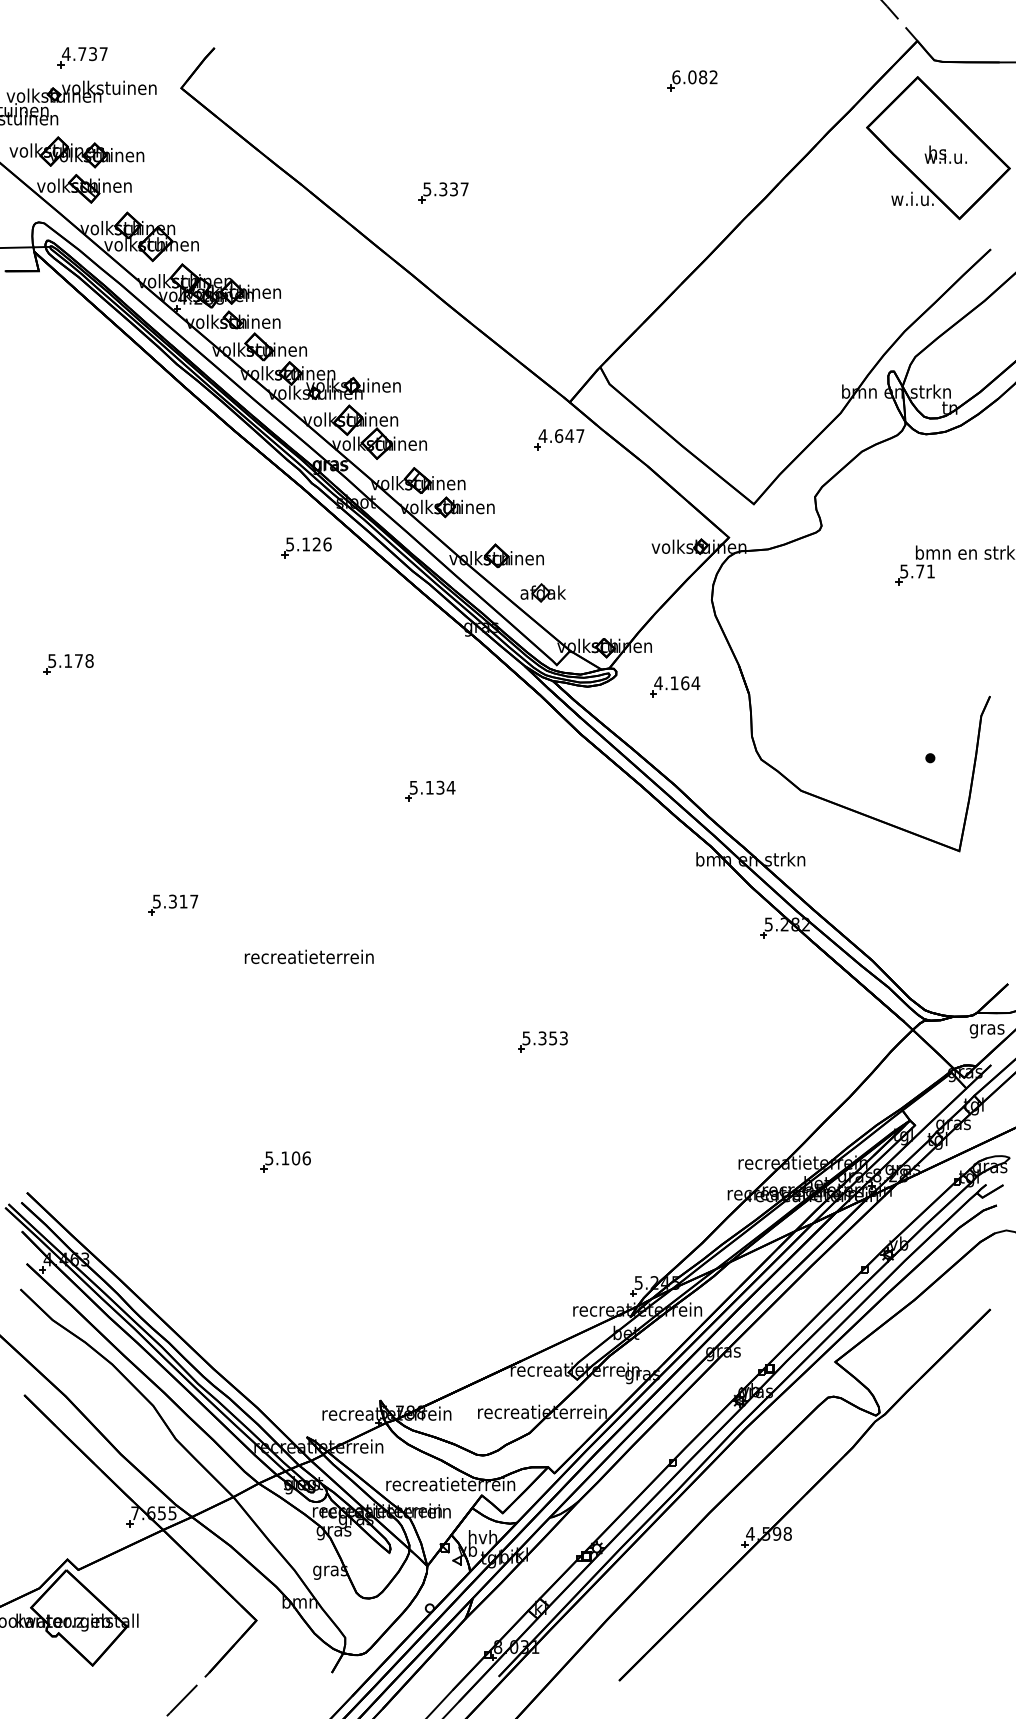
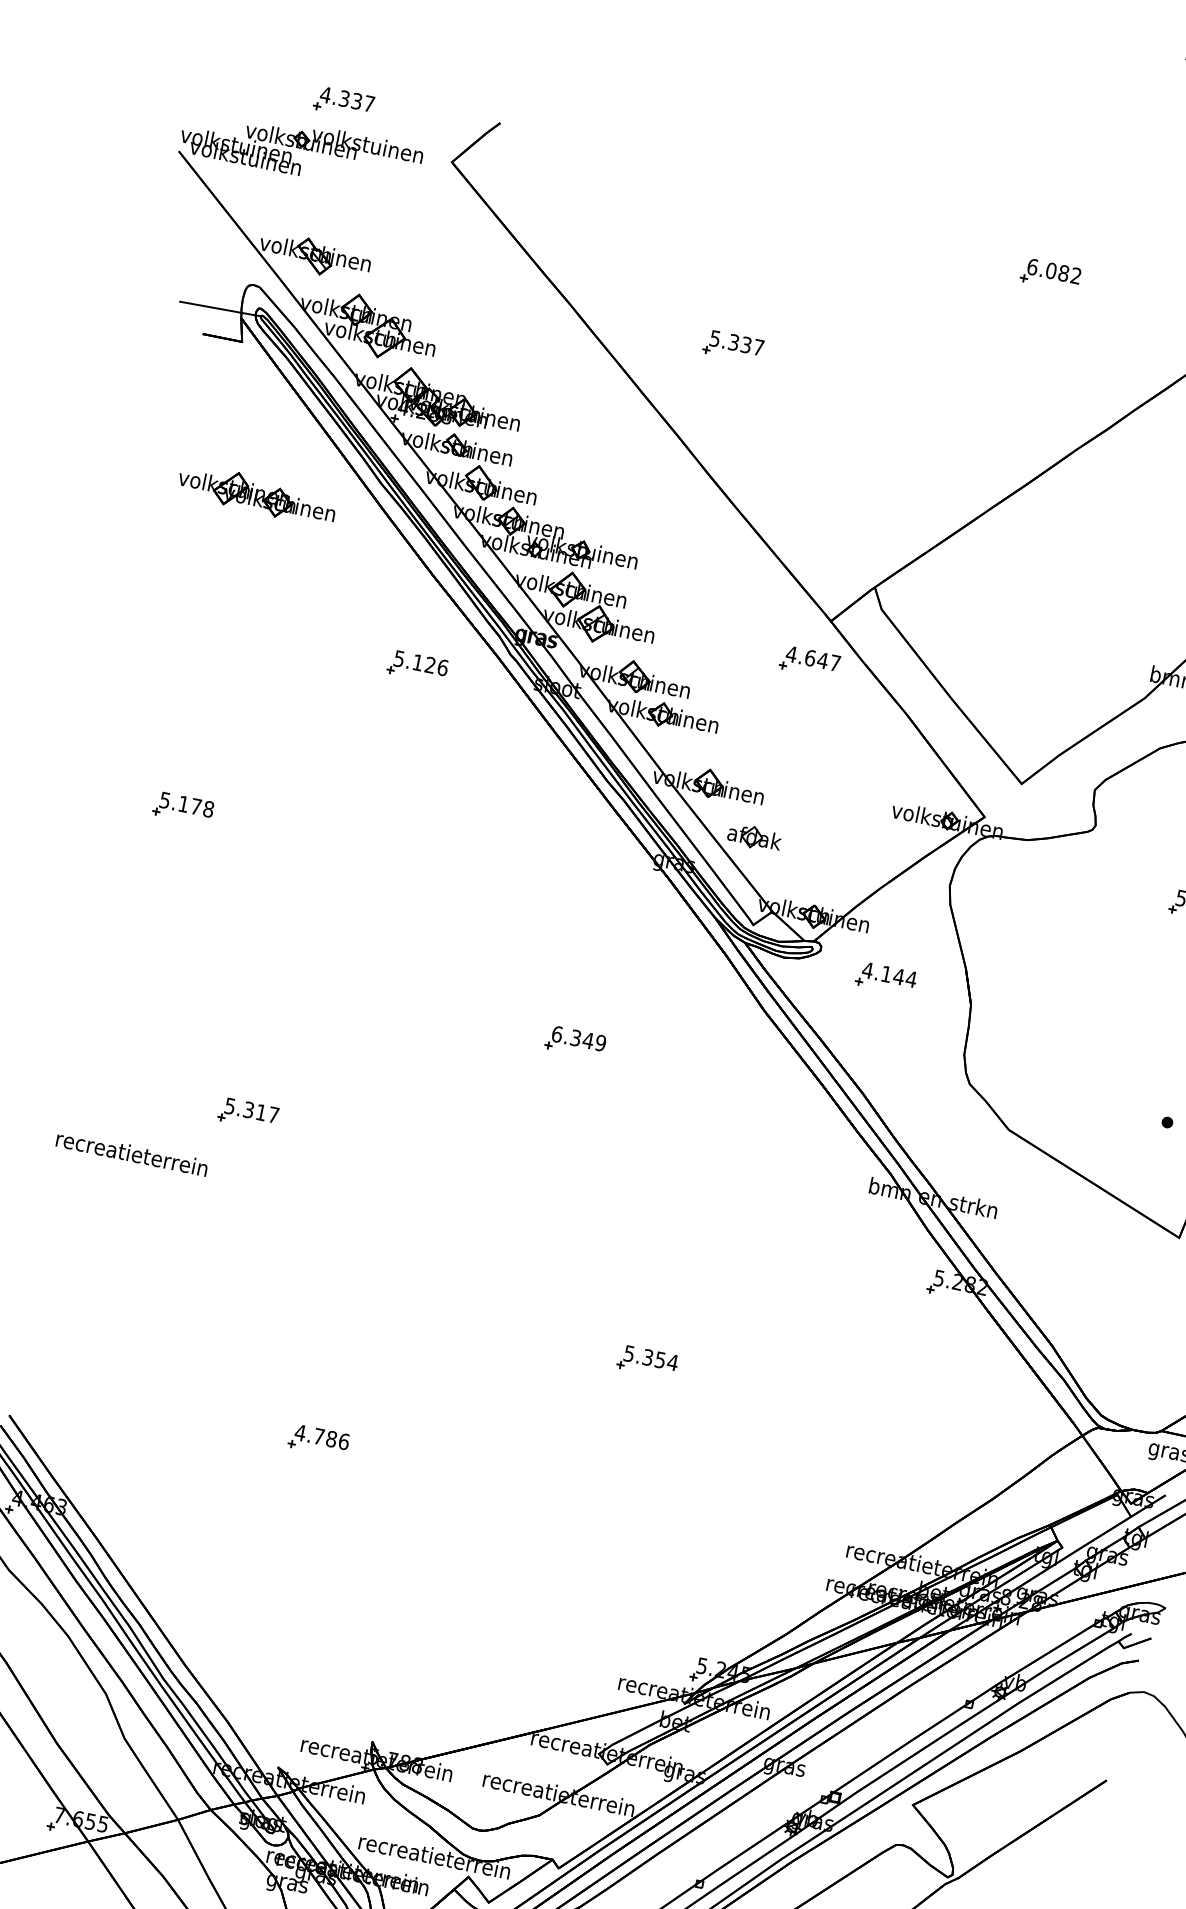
text: (82, 54) -> (344, 99), 4.737 -> 4.337
part: (76, 152) -> (256, 494), moved
part: (306, 547) -> (417, 666), moved
text: (684, 683) -> (898, 976), 4.164 -> 4.144
text: (432, 787) -> (579, 1038), 5.134 -> 6.349
text: (308, 956) -> (131, 1152), moved
text: (563, 1038) -> (672, 1362), 5.353 -> 5.354
text: (282, 1158) -> (315, 1436), 5.106 -> 4.786

